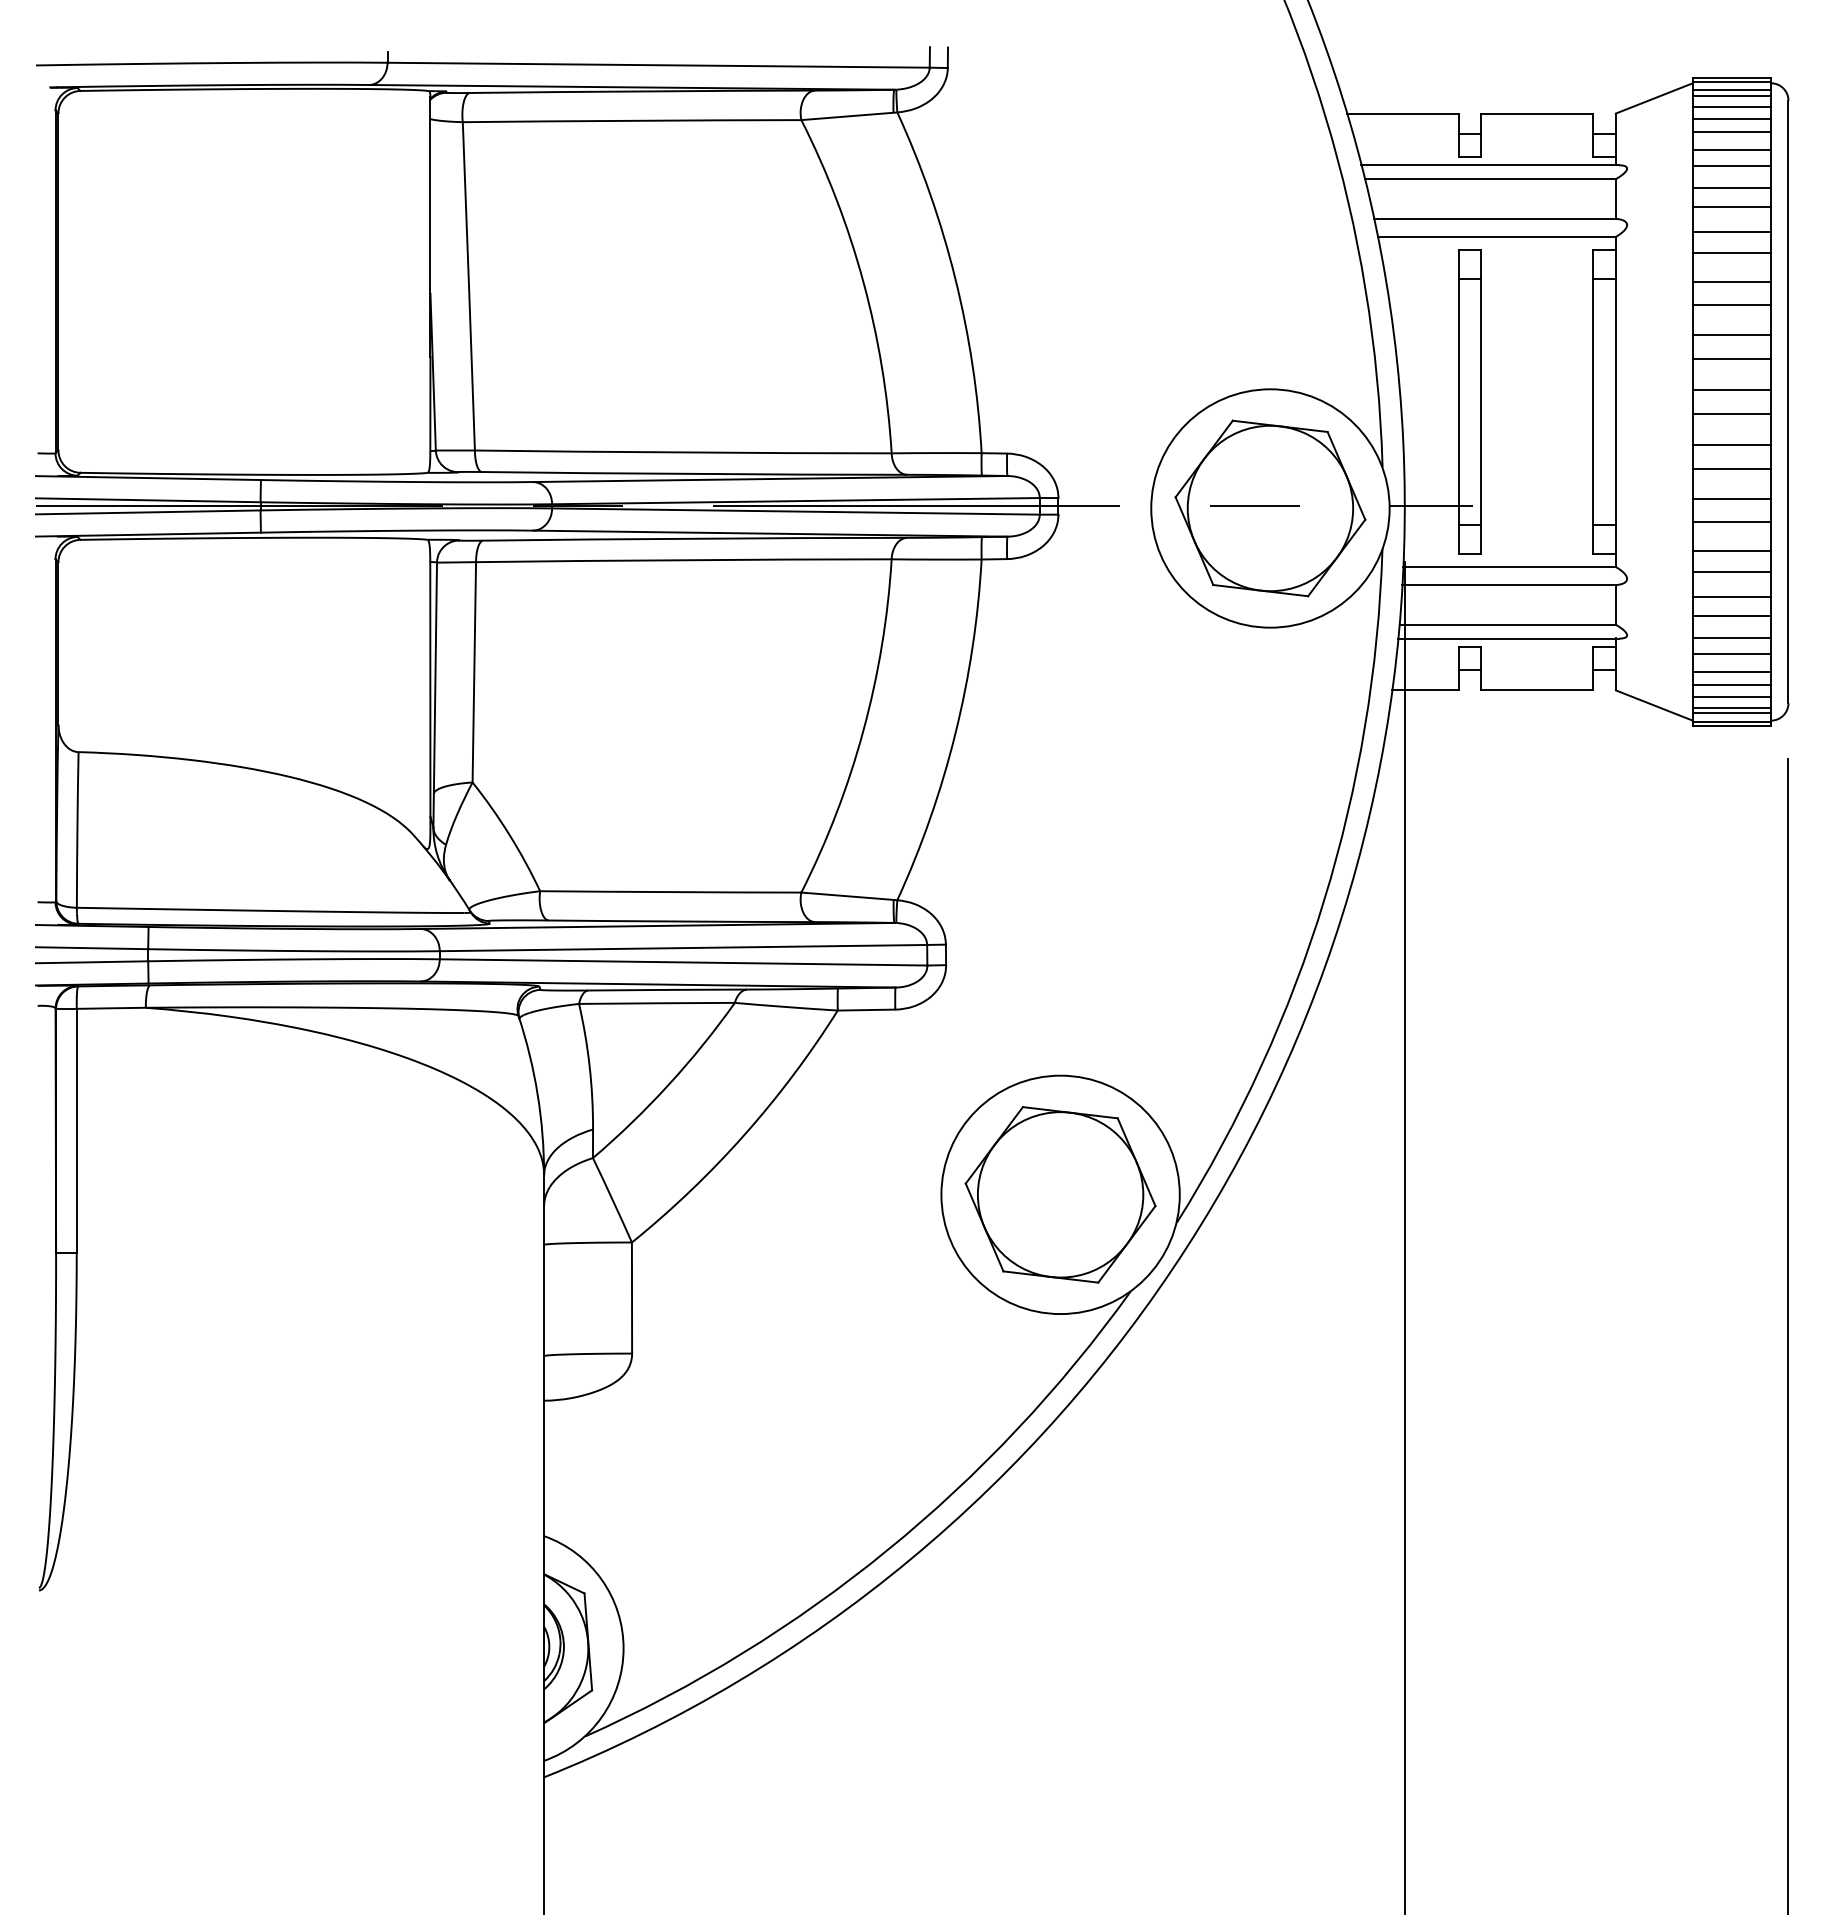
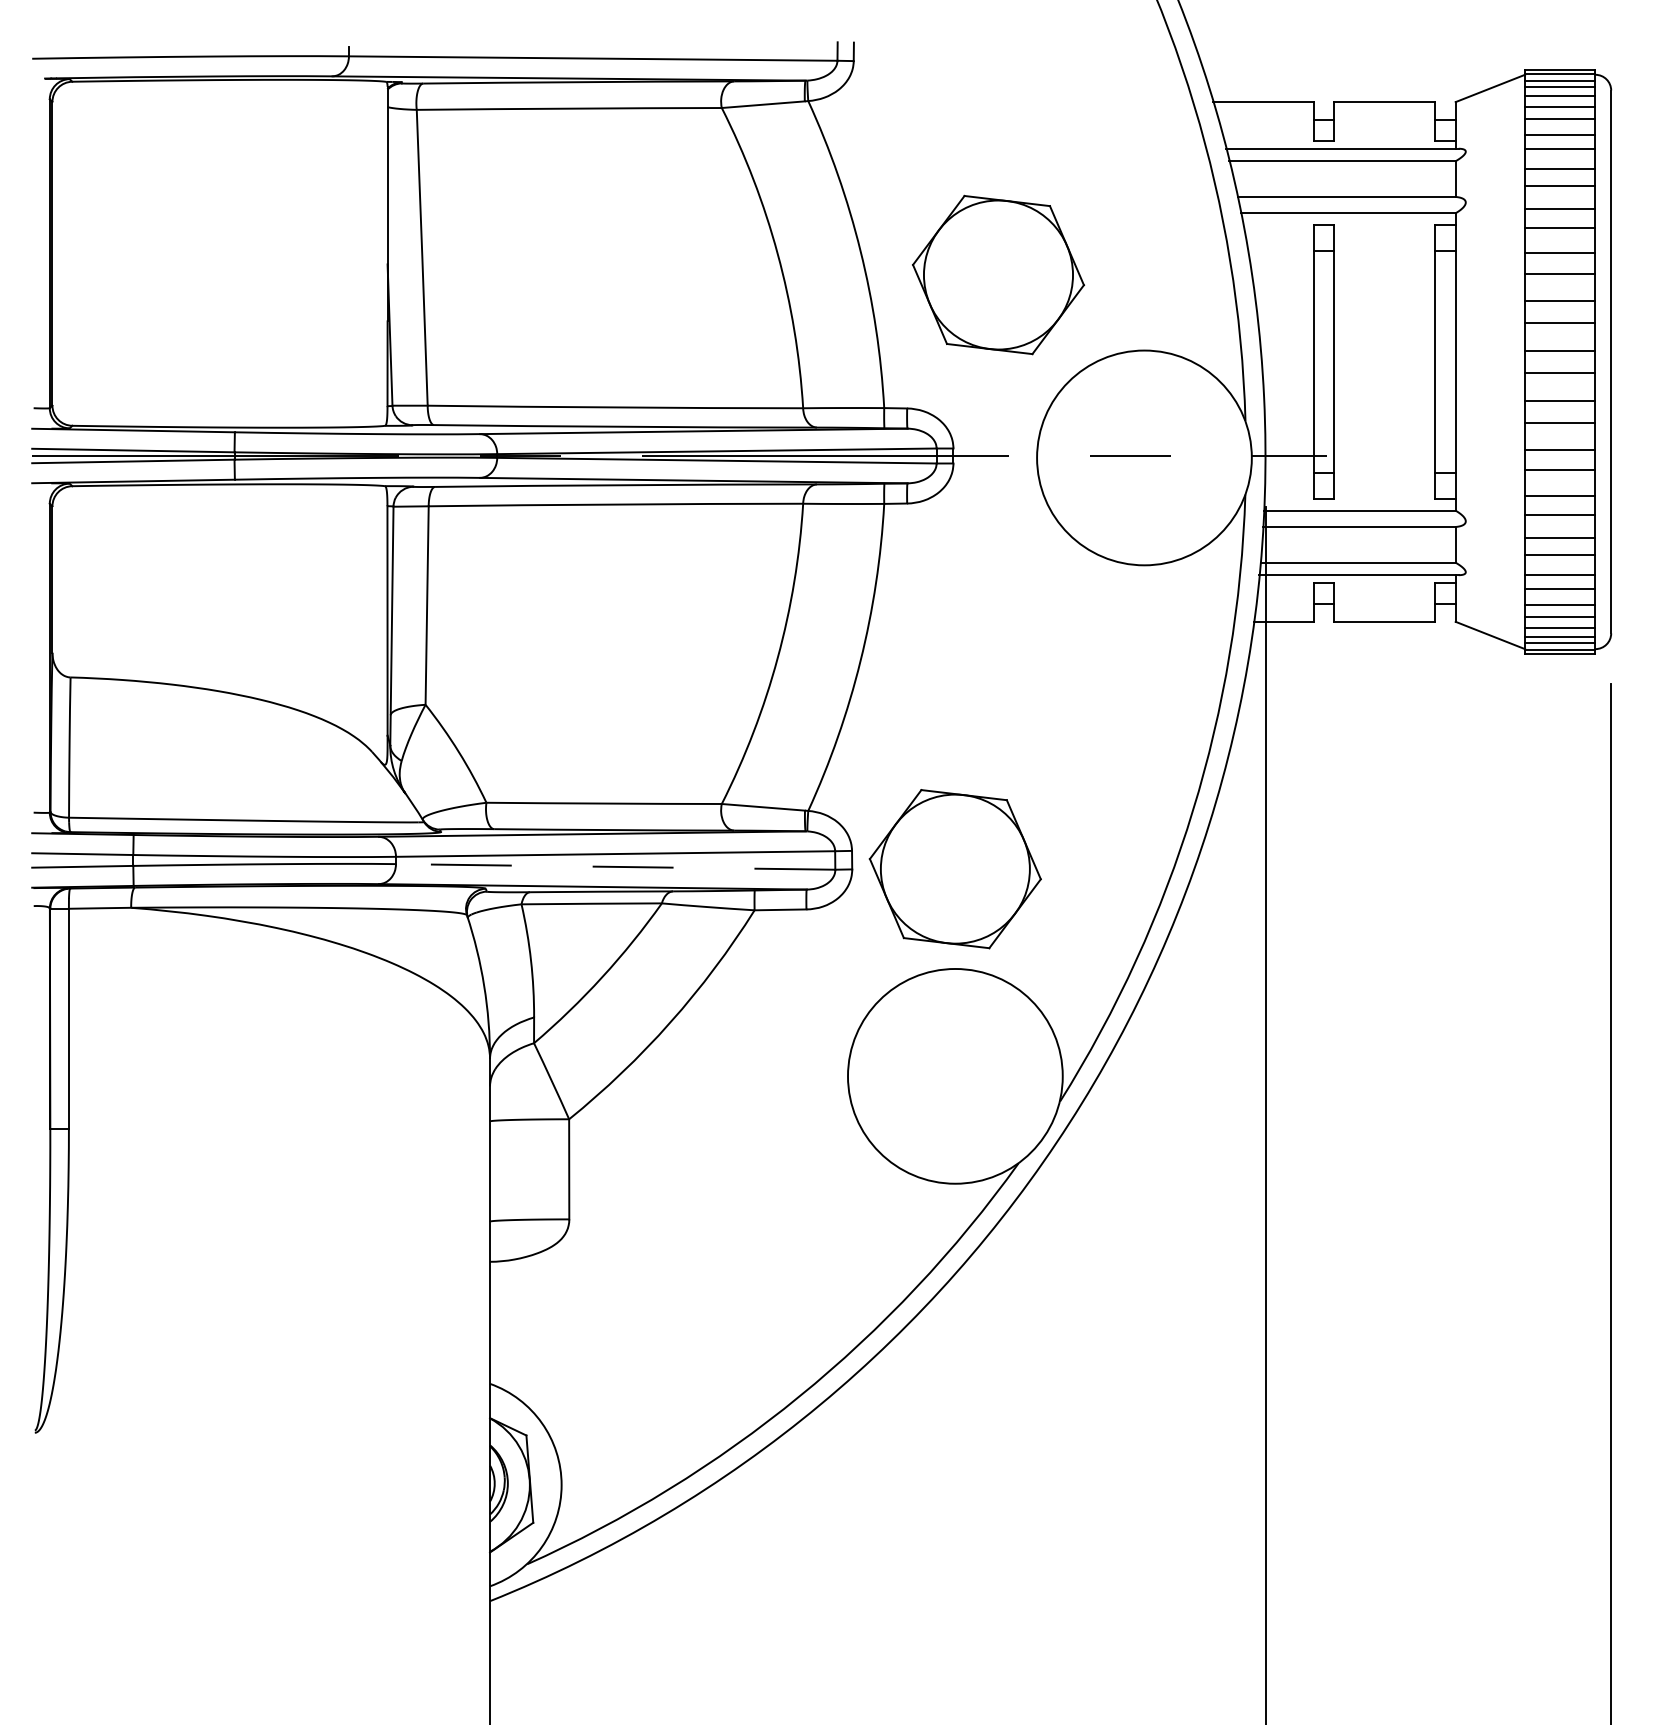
part: (1270, 508) -> (998, 275), moved
line: (683, 962) -> (615, 867), solid -> dashed
part: (1060, 1194) -> (955, 868), moved

